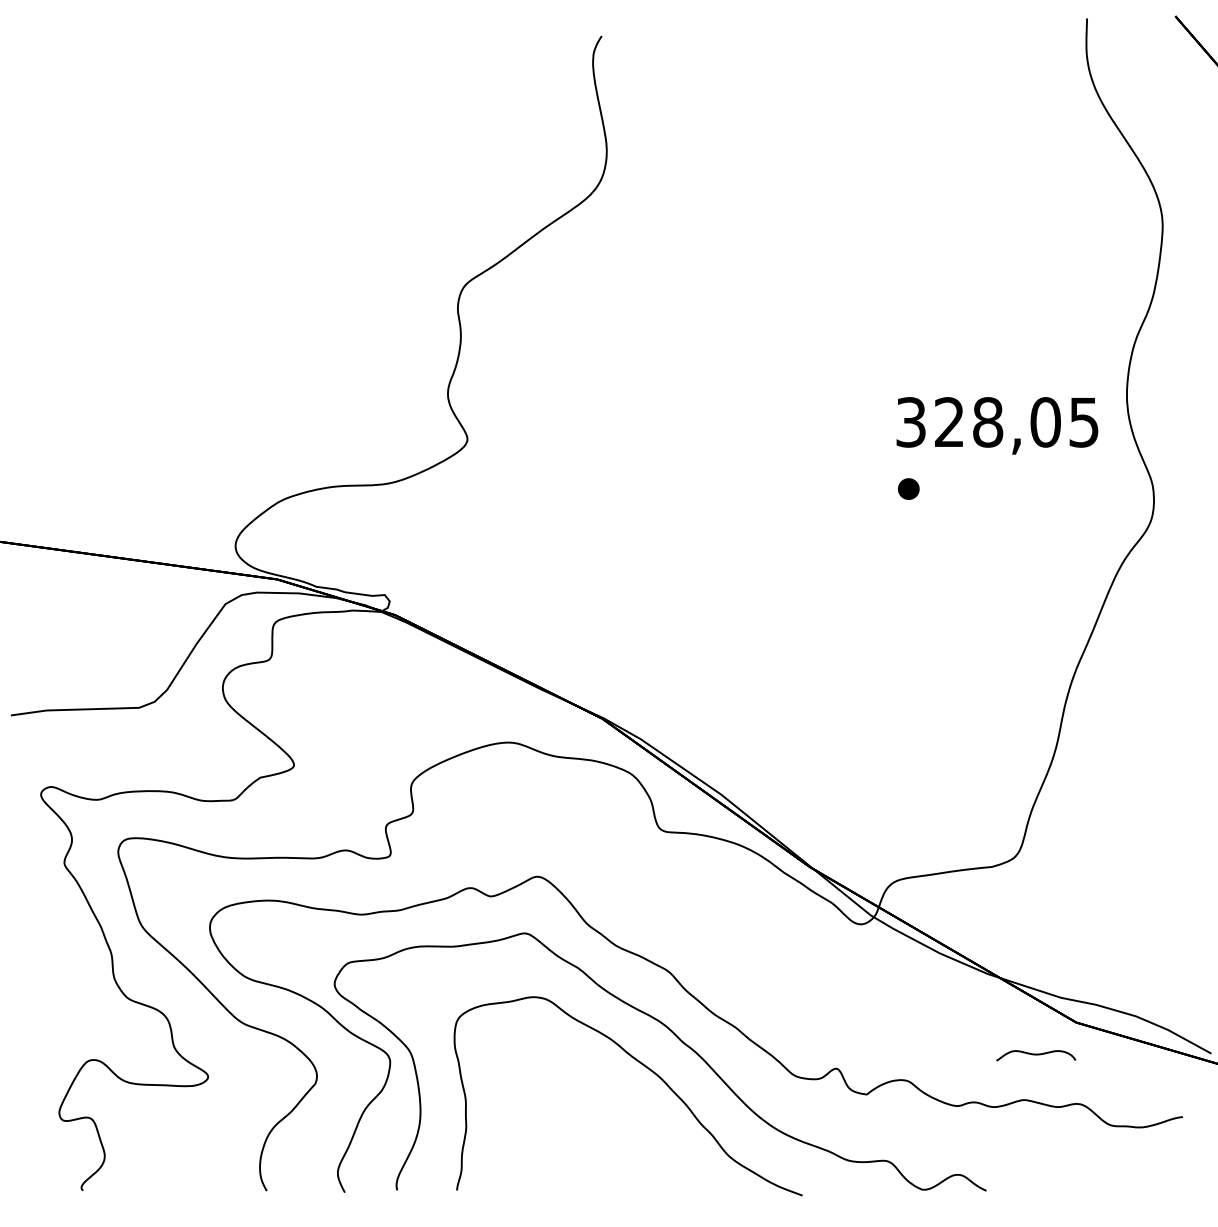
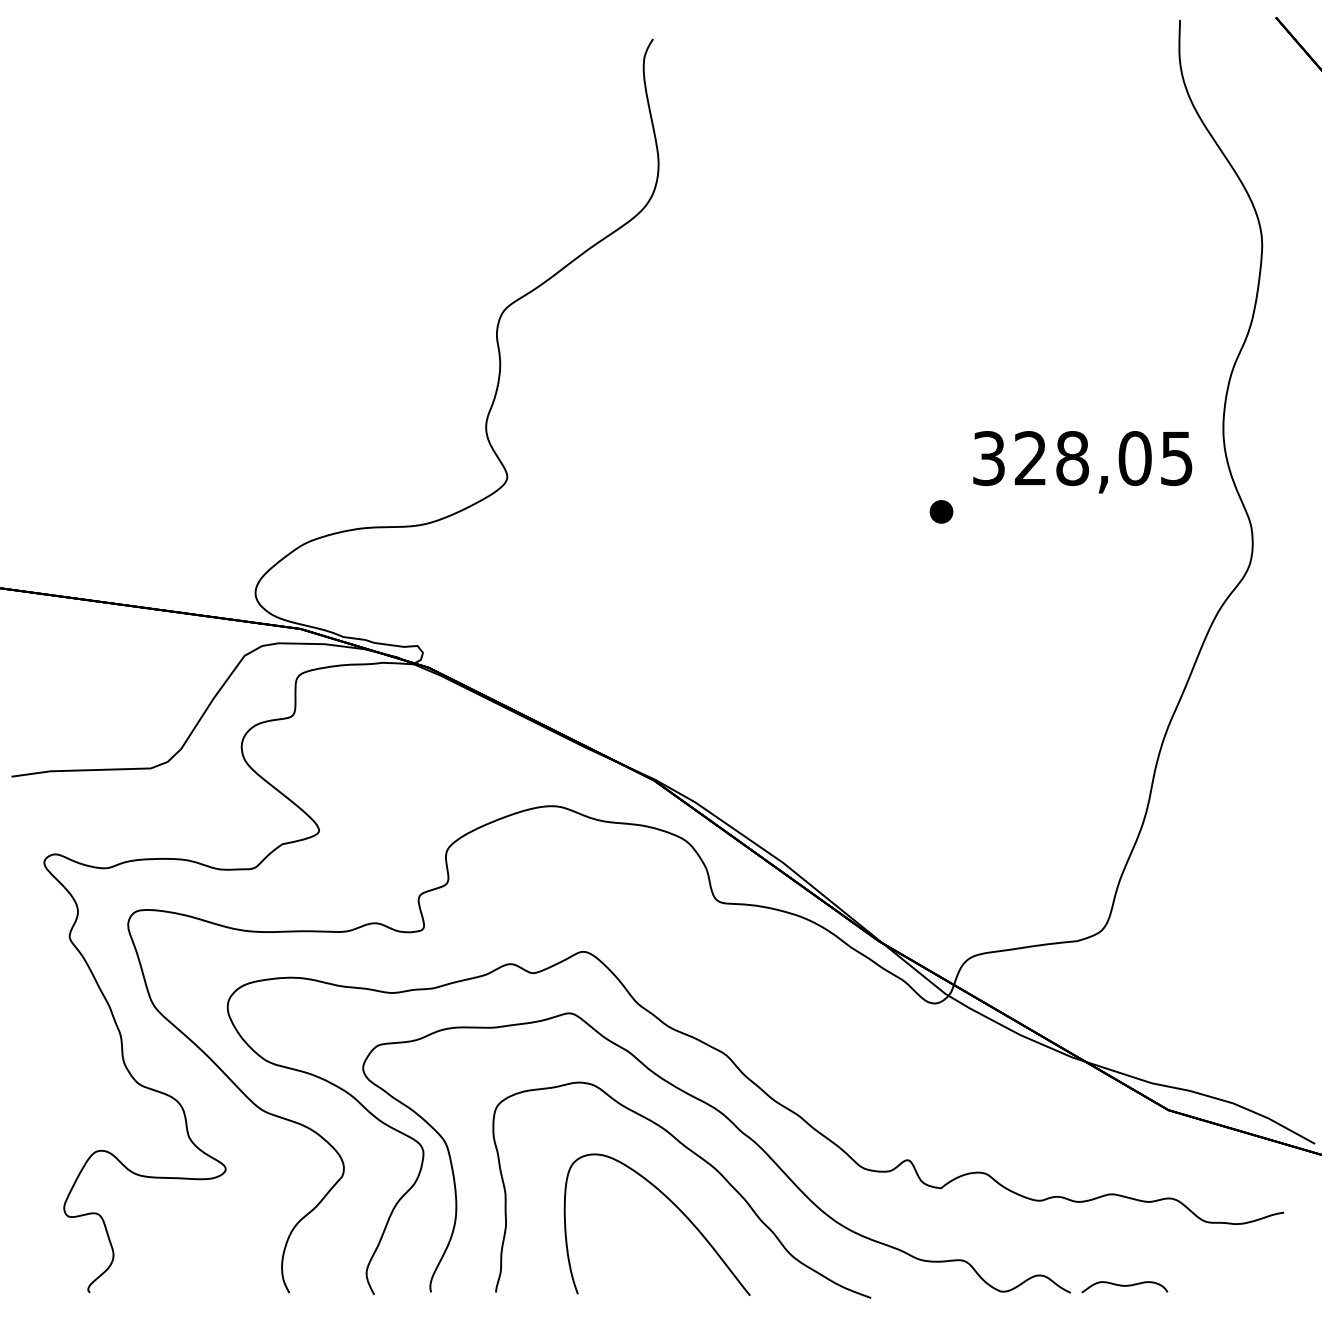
part: (908, 488) -> (941, 511), moved
curve: (1035, 1055) -> (1124, 1286), moved
curve: (621, 1110) -> (674, 1205), added

